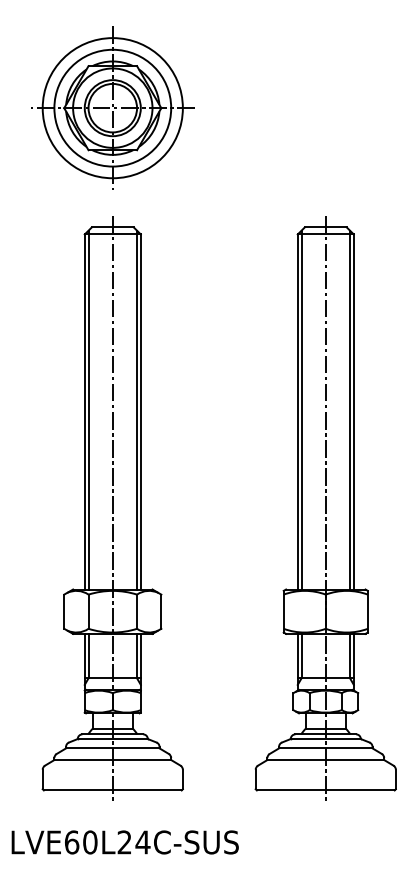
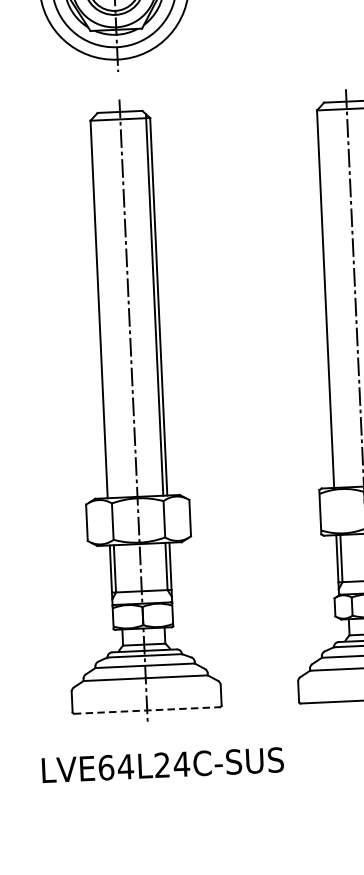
line: (88, 409) -> (102, 306), removed
line: (301, 409) -> (329, 296), removed
line: (112, 790) -> (146, 710), solid -> dashed
text: (89, 842) -> (124, 766), LVE60L24C-SUS -> LVE64L24C-SUS

